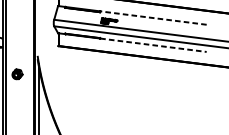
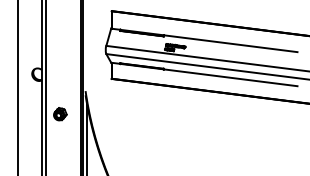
line: (153, 17) -> (230, 43), dashed -> solid
line: (154, 45) -> (231, 77), dashed -> solid

